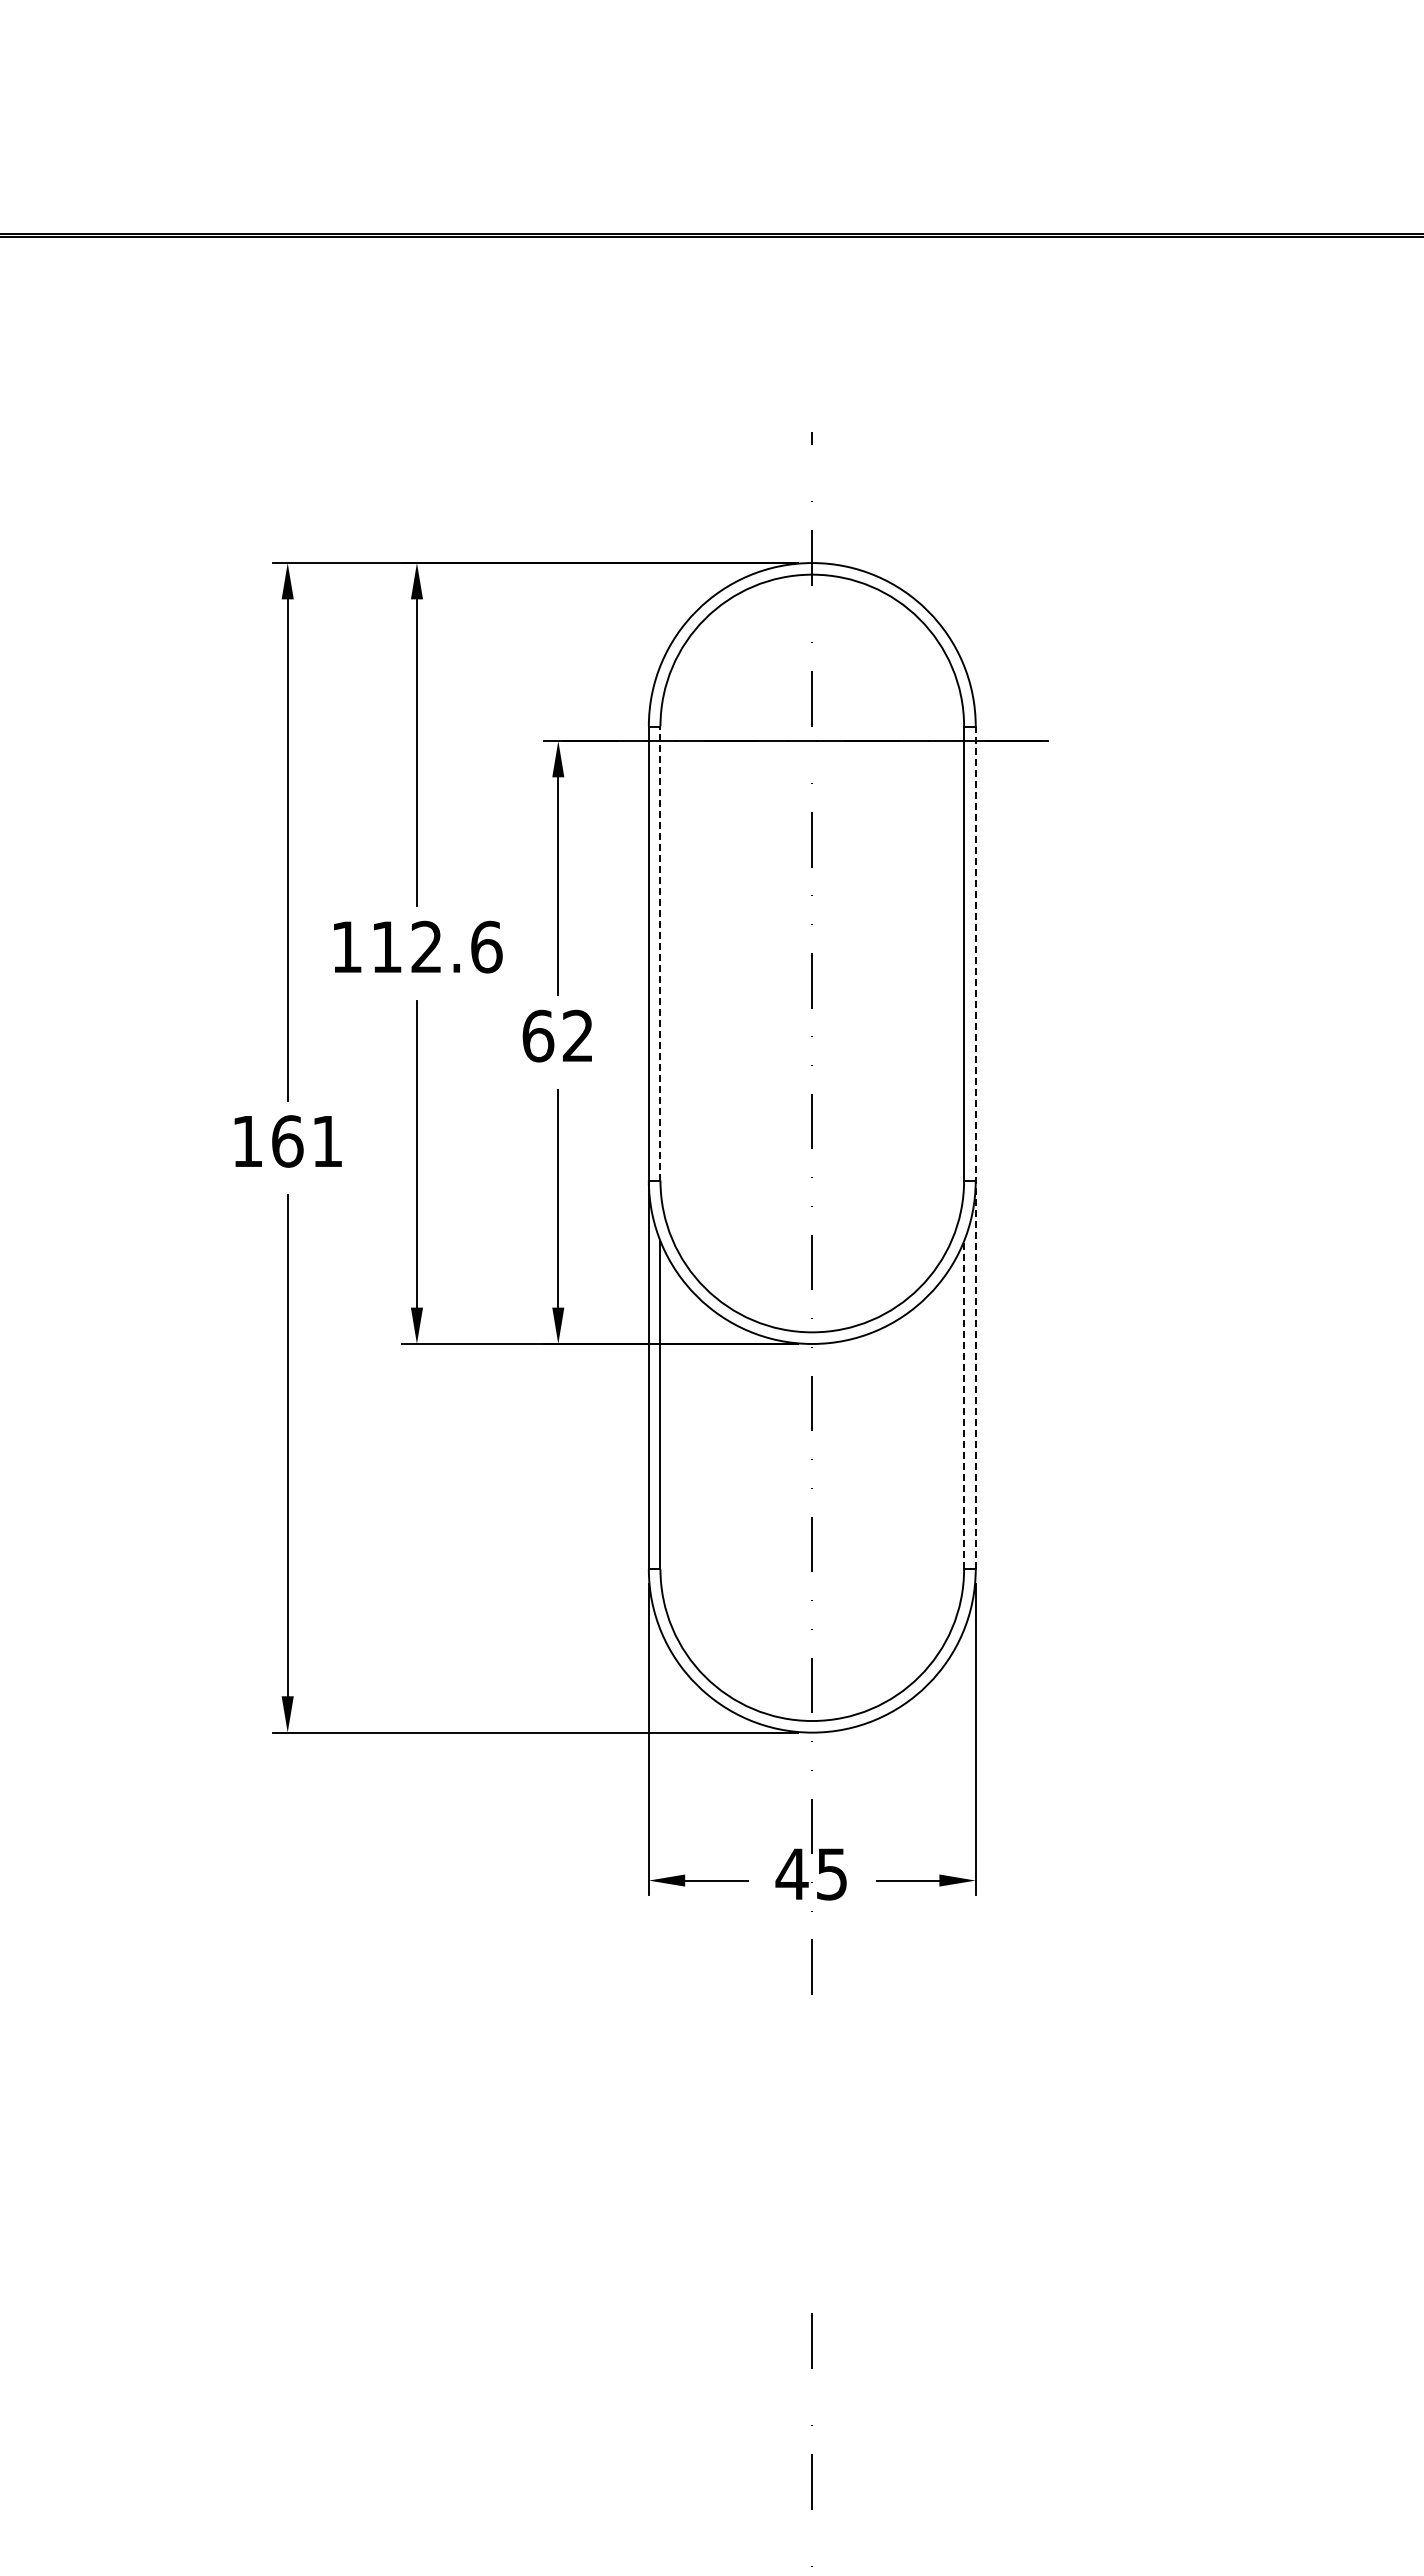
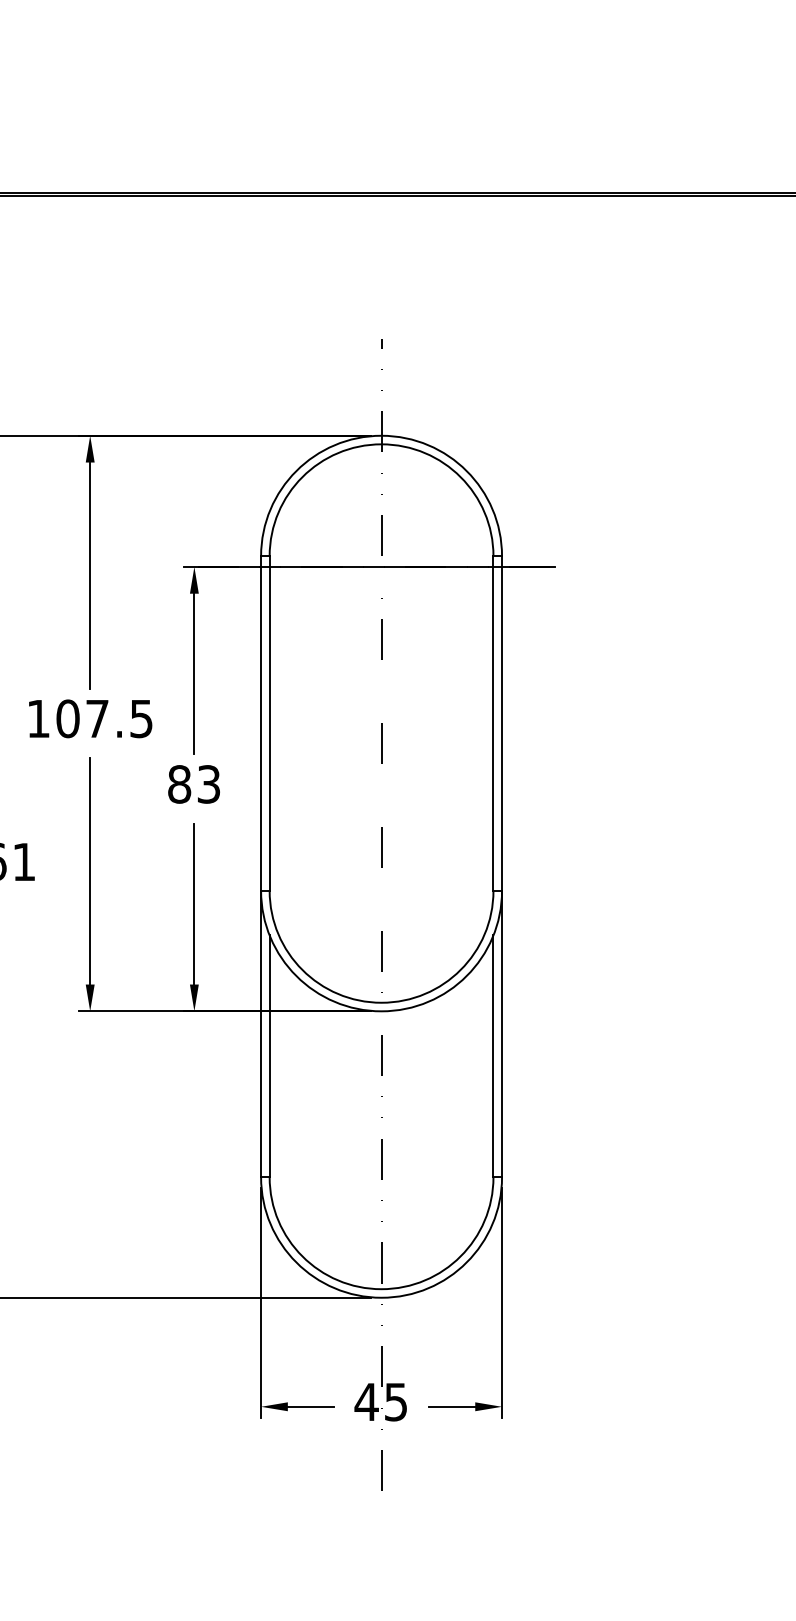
text: (436, 946) -> (104, 718), 112.6 -> 107.5
line: (660, 953) -> (269, 723), dashed -> solid
text: (557, 1035) -> (193, 783), 62 -> 83
line: (975, 1147) -> (501, 866), dashed -> solid
line: (964, 1404) -> (493, 1055), dashed -> solid

